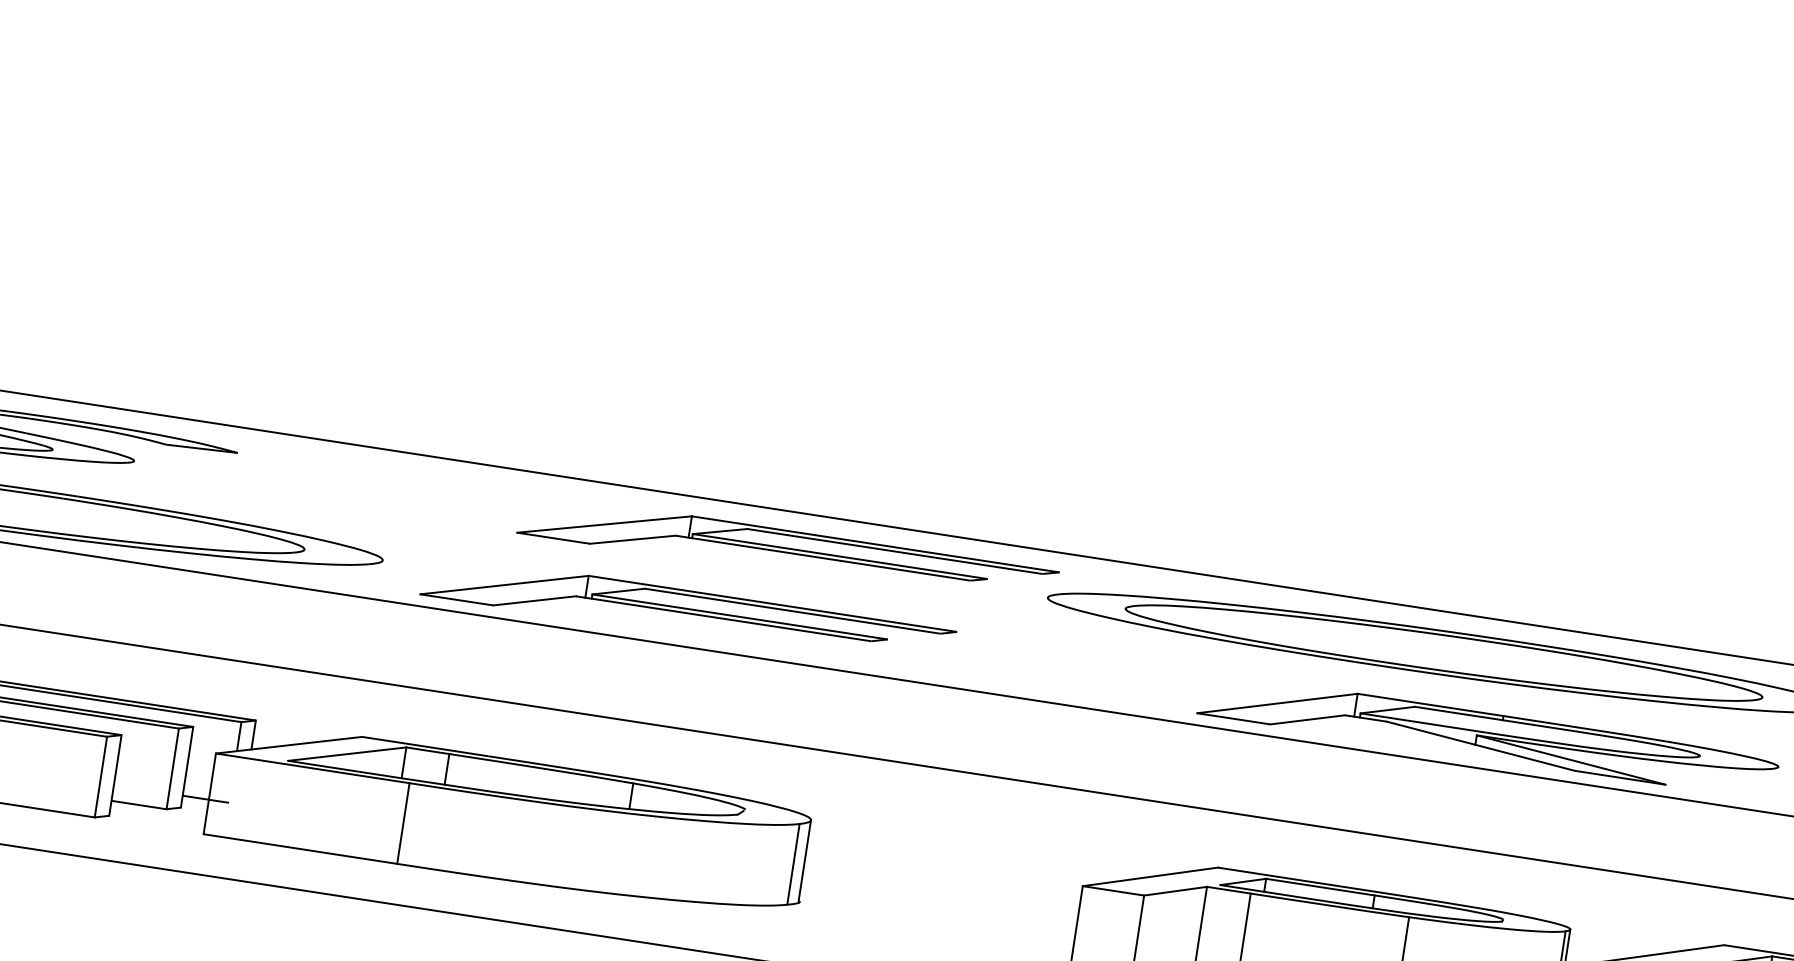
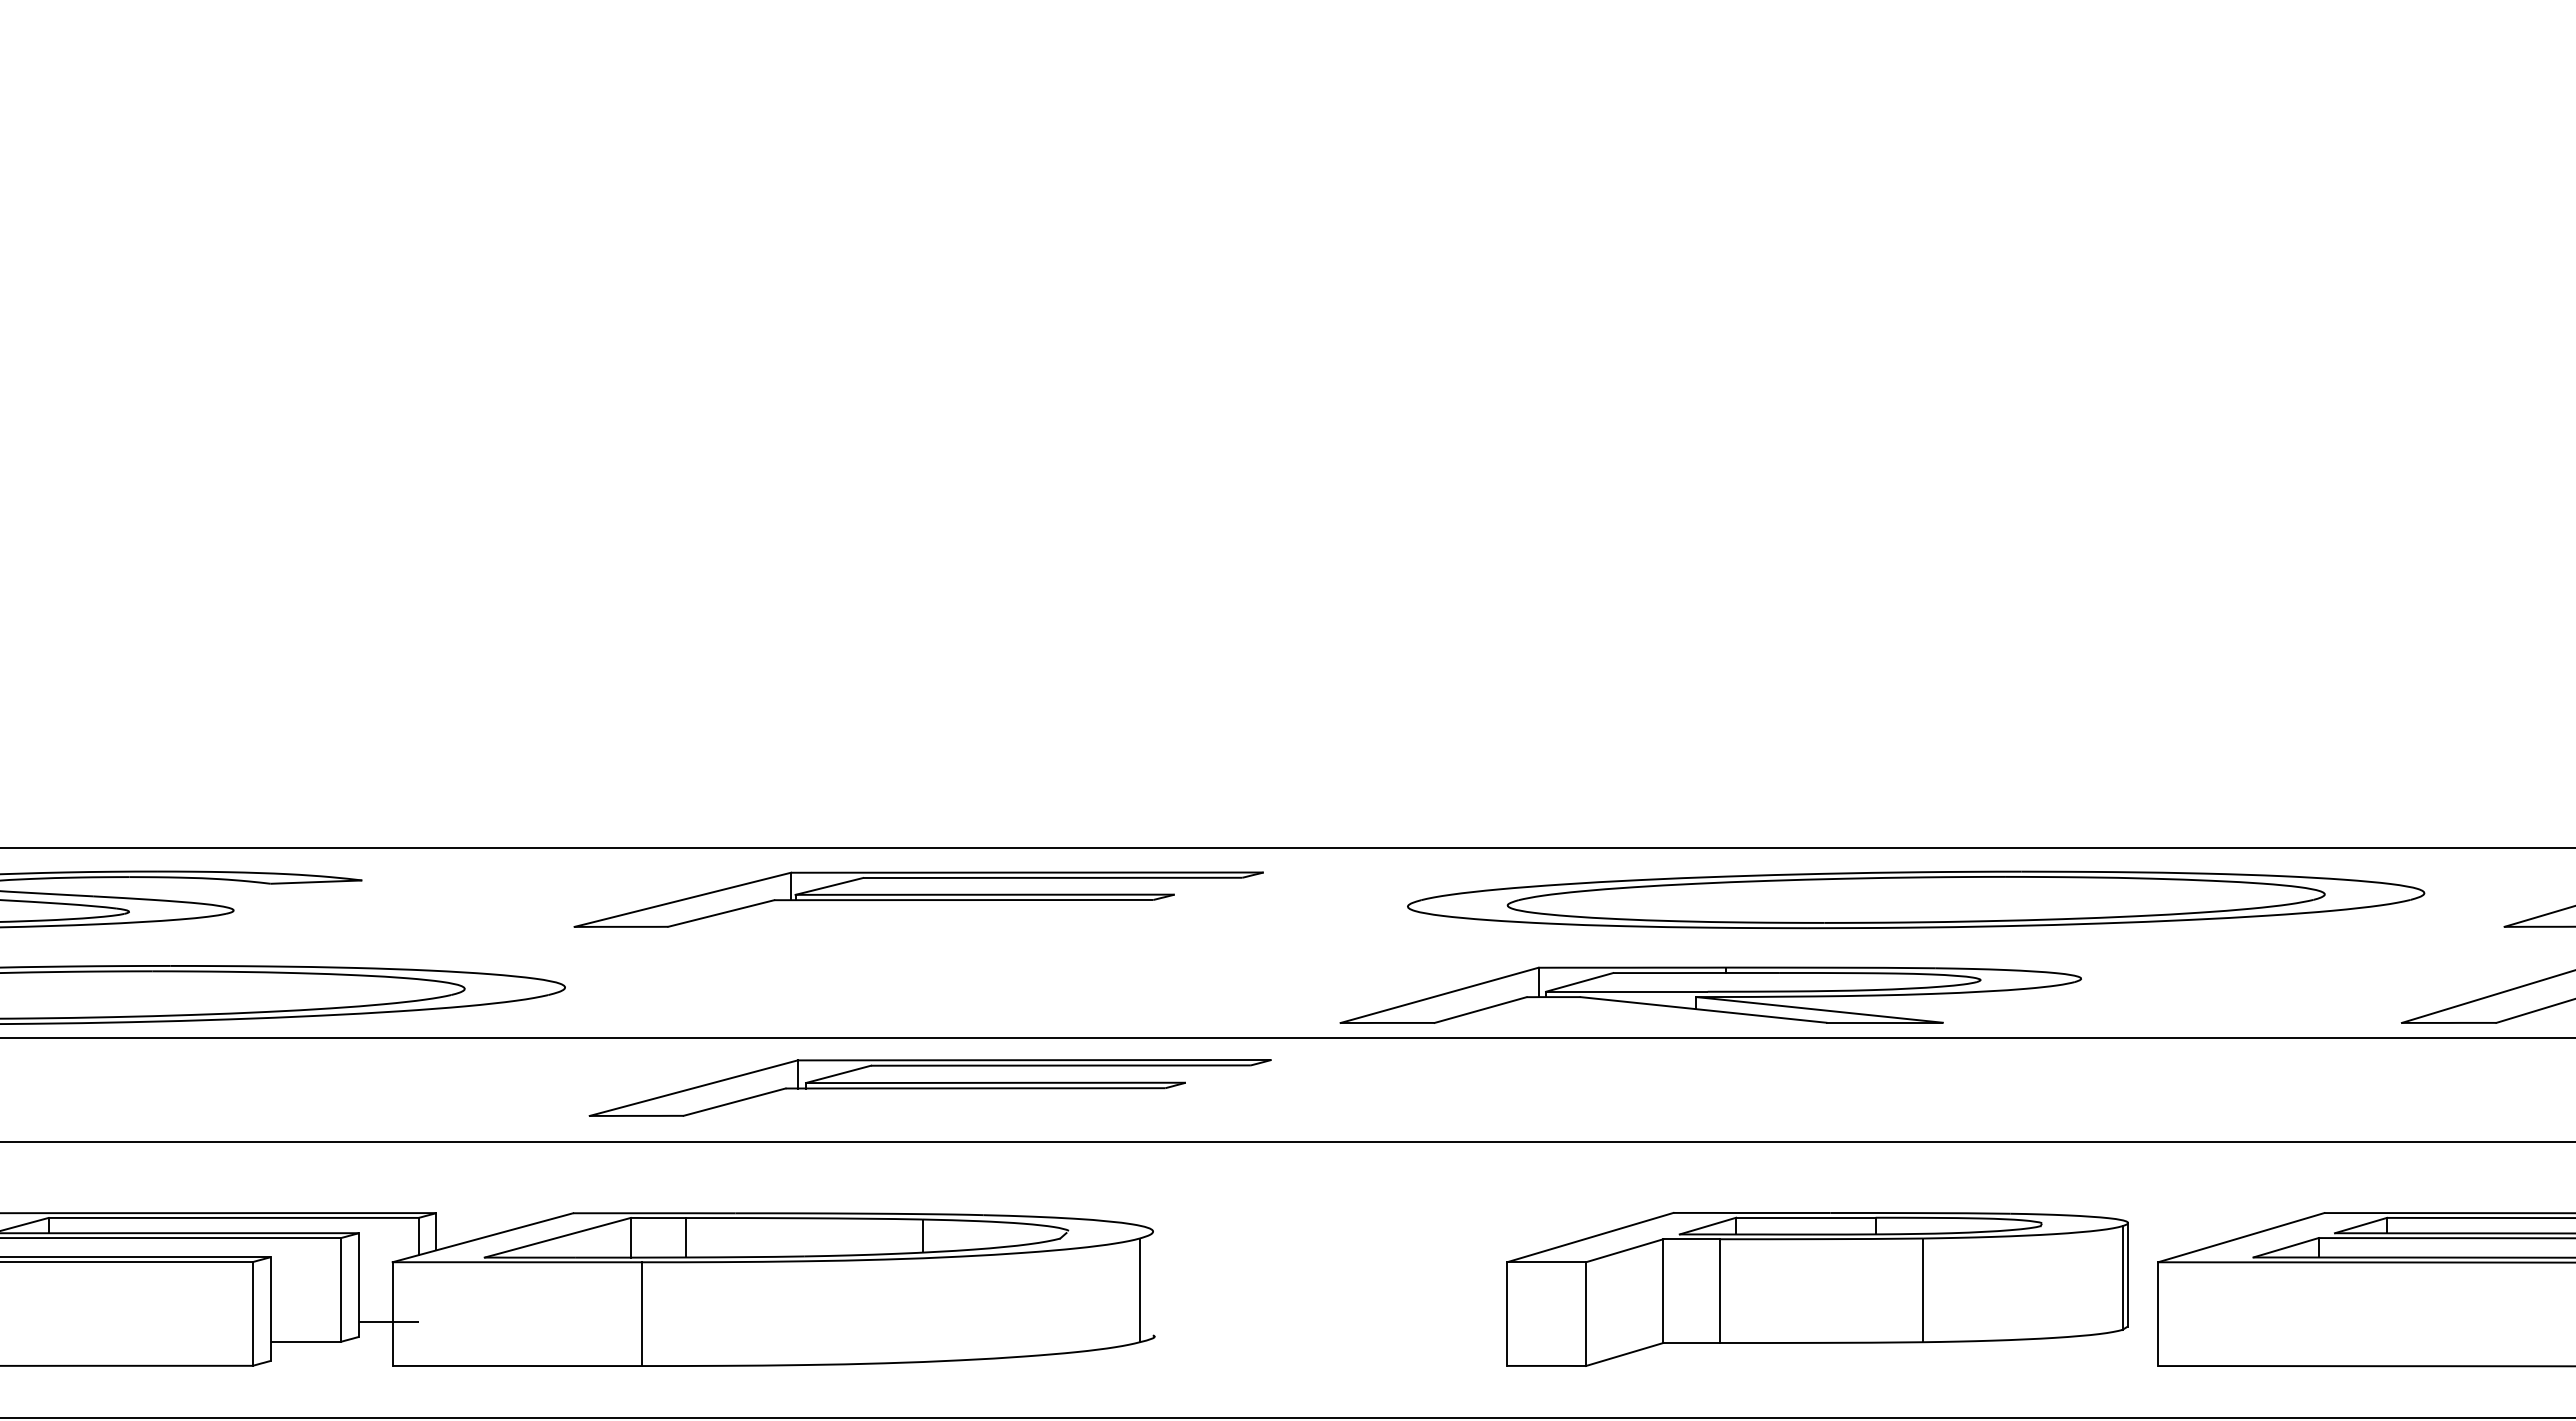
part: (787, 552) -> (918, 899), moved
part: (687, 612) -> (929, 1087), moved
part: (1488, 735) -> (1710, 994), moved
line: (805, 860) -> (1153, 1283), removed

